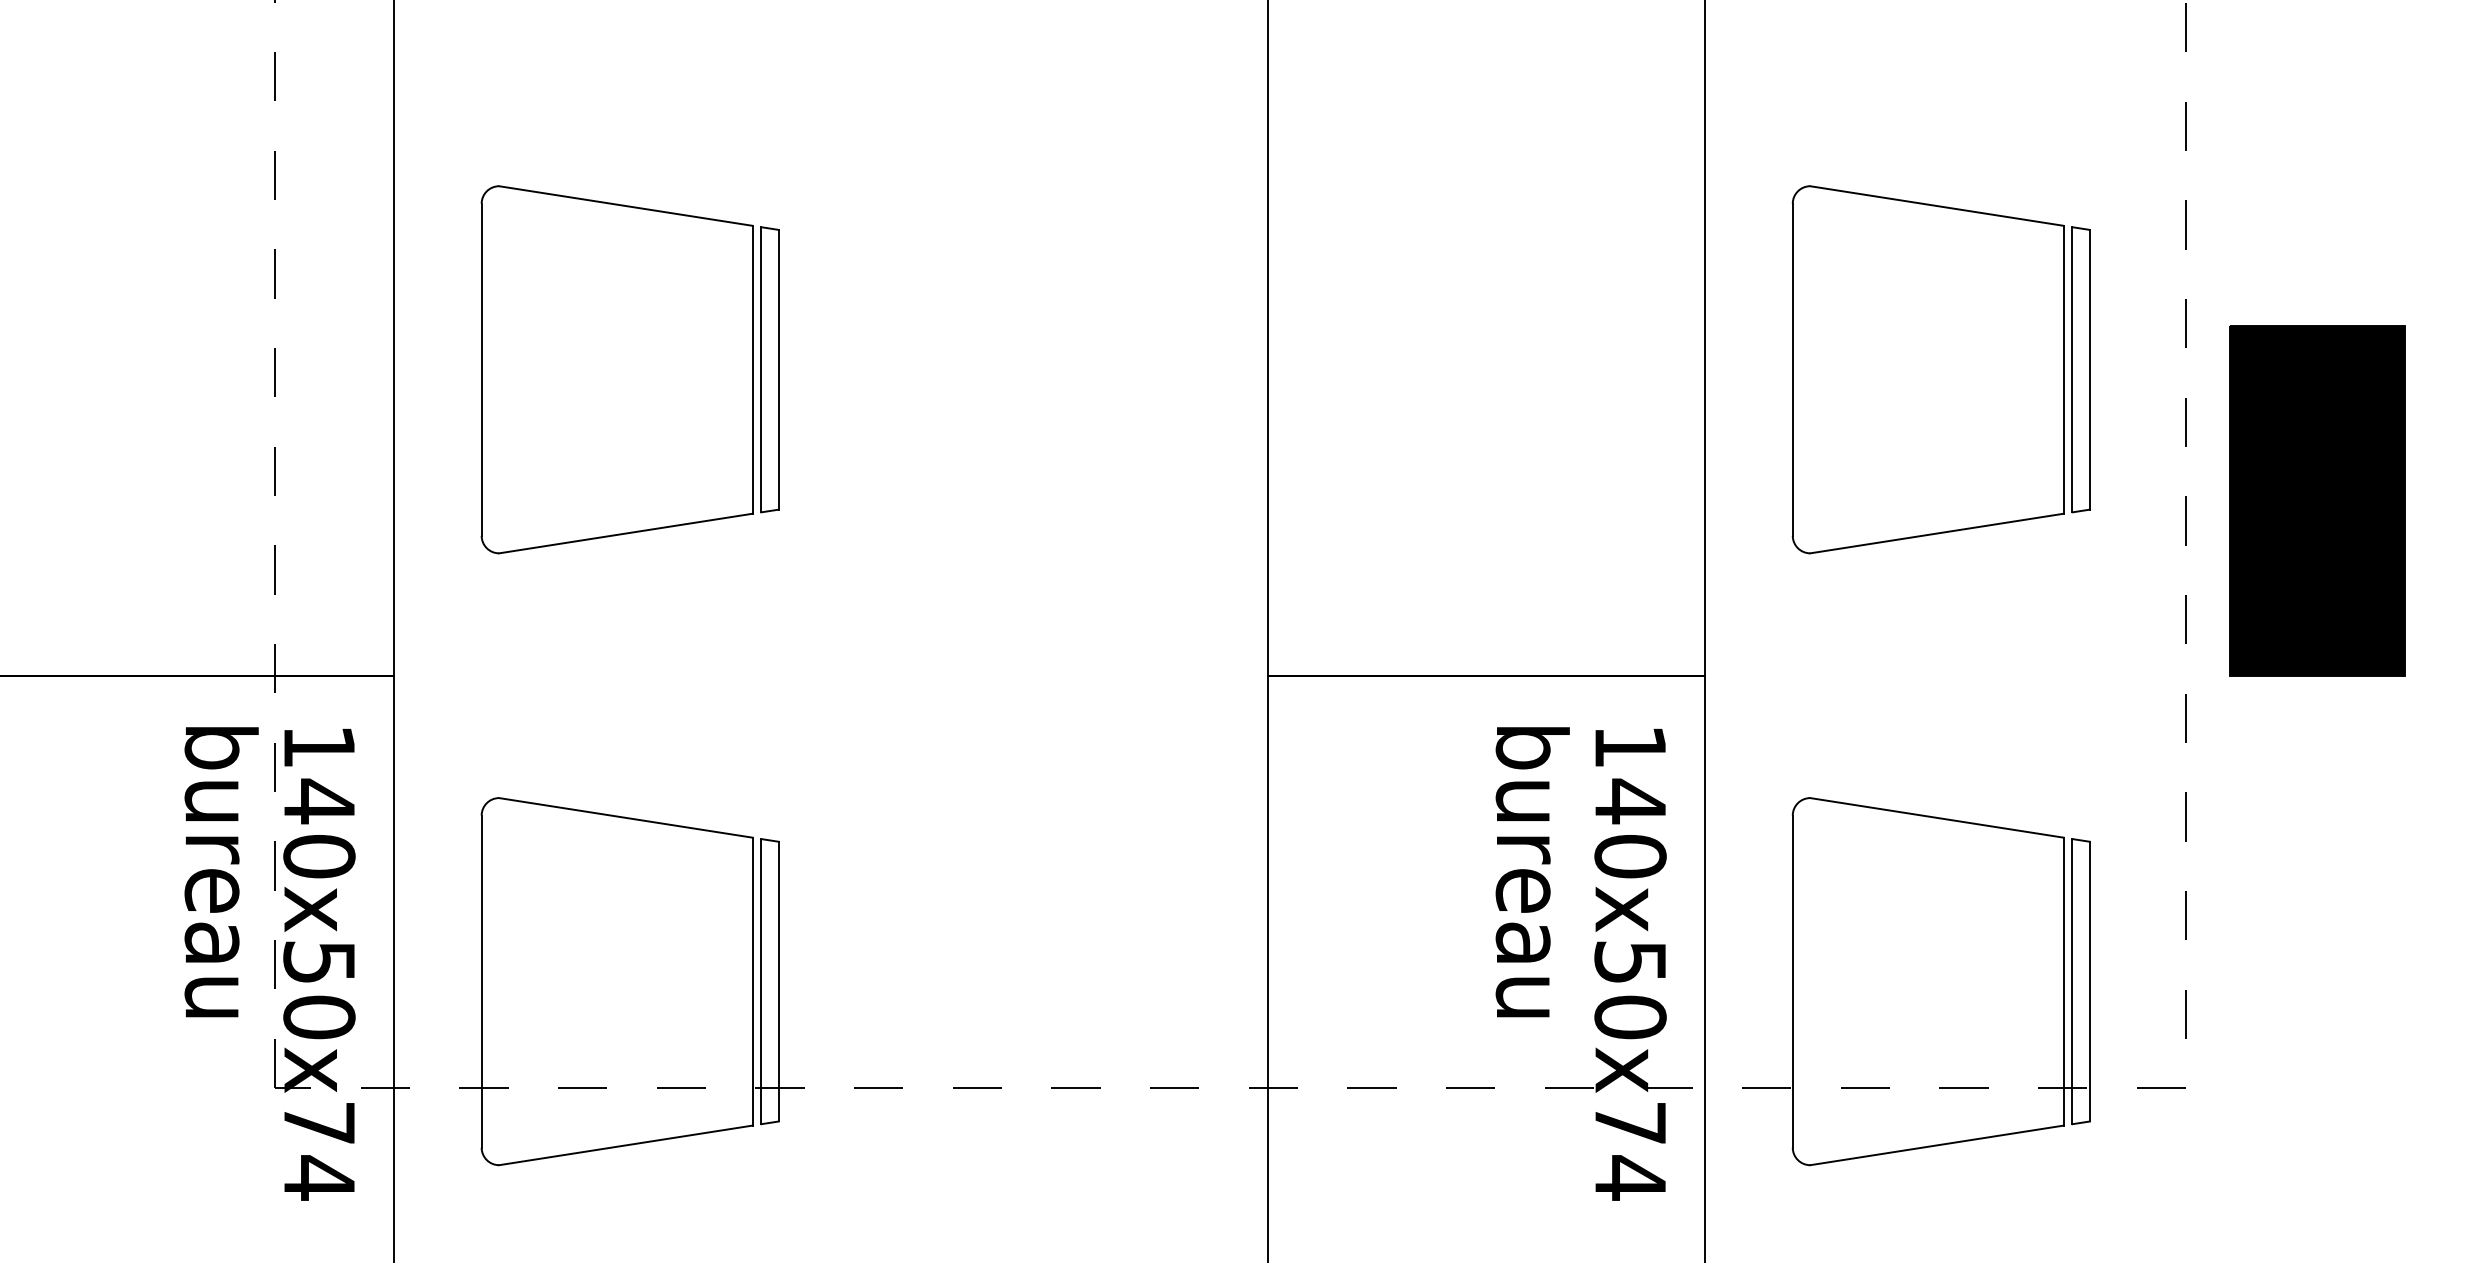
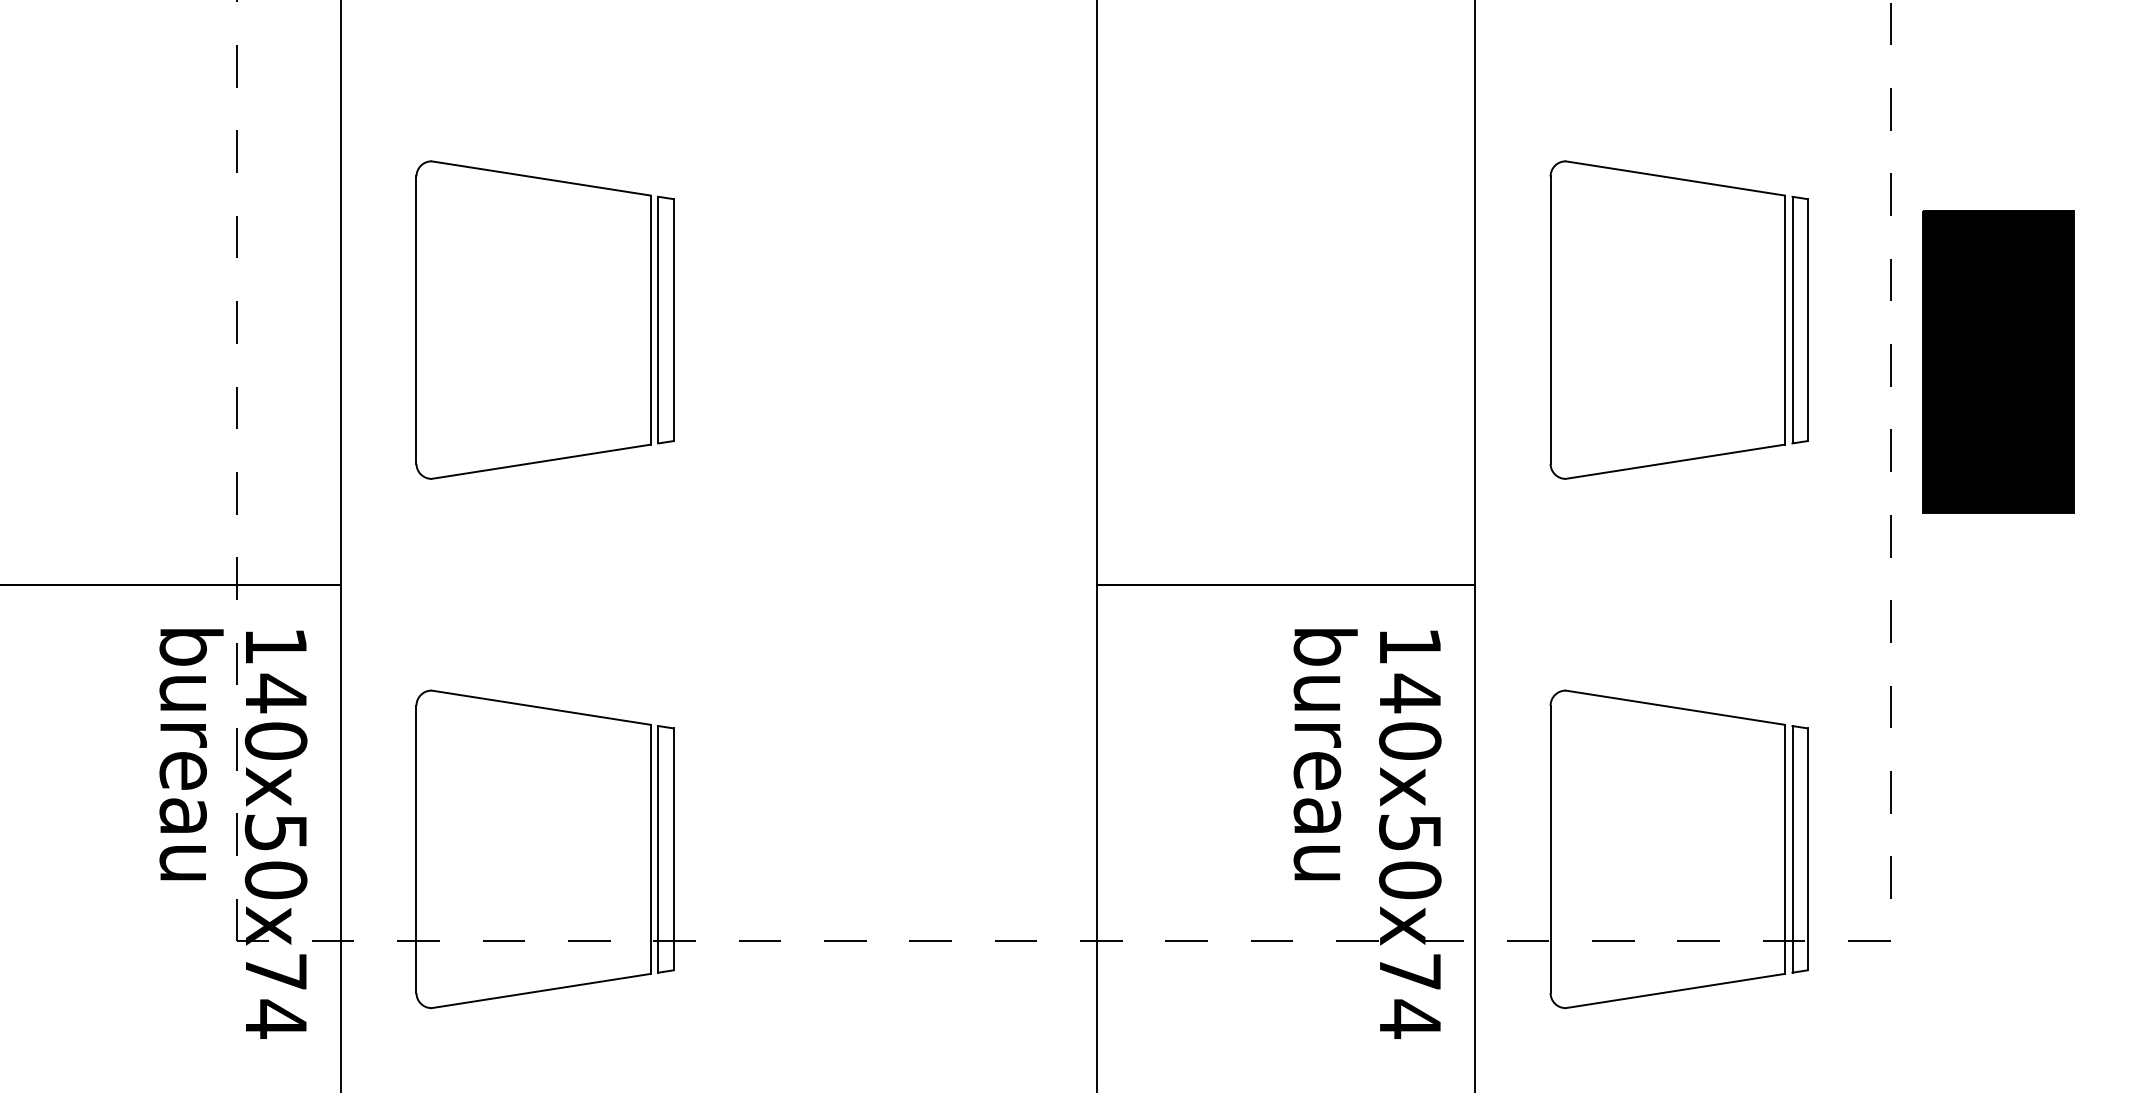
part: (2317, 500) -> (1998, 361), moved

